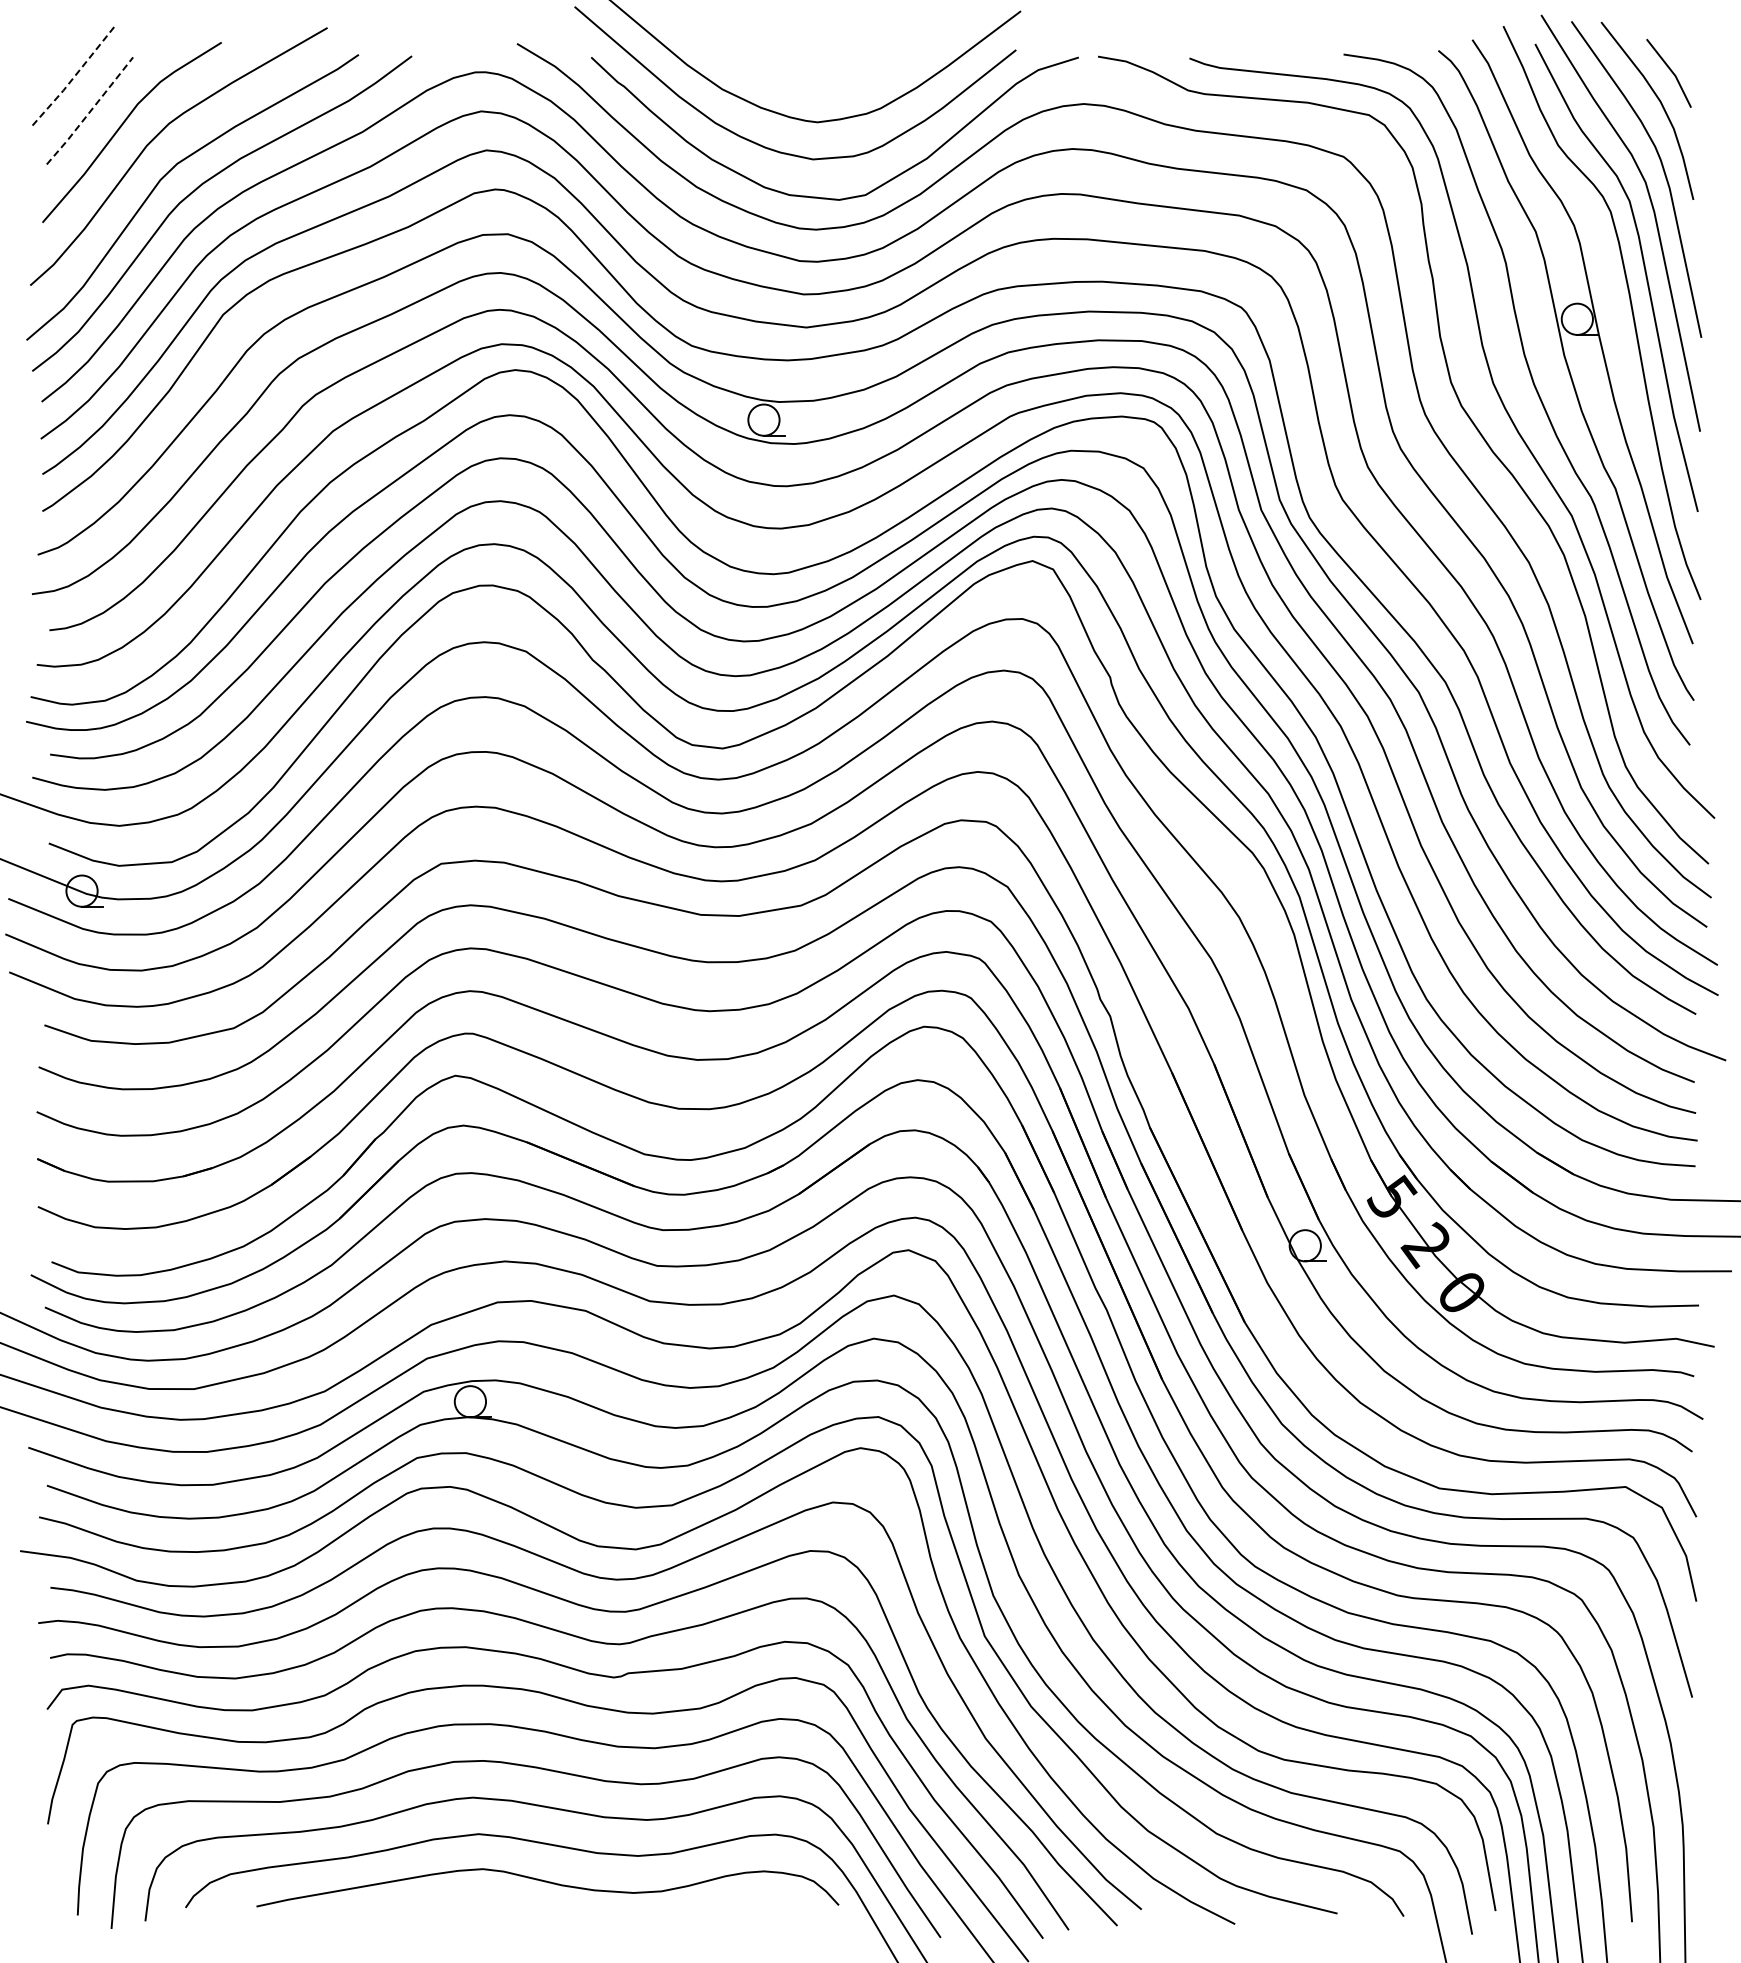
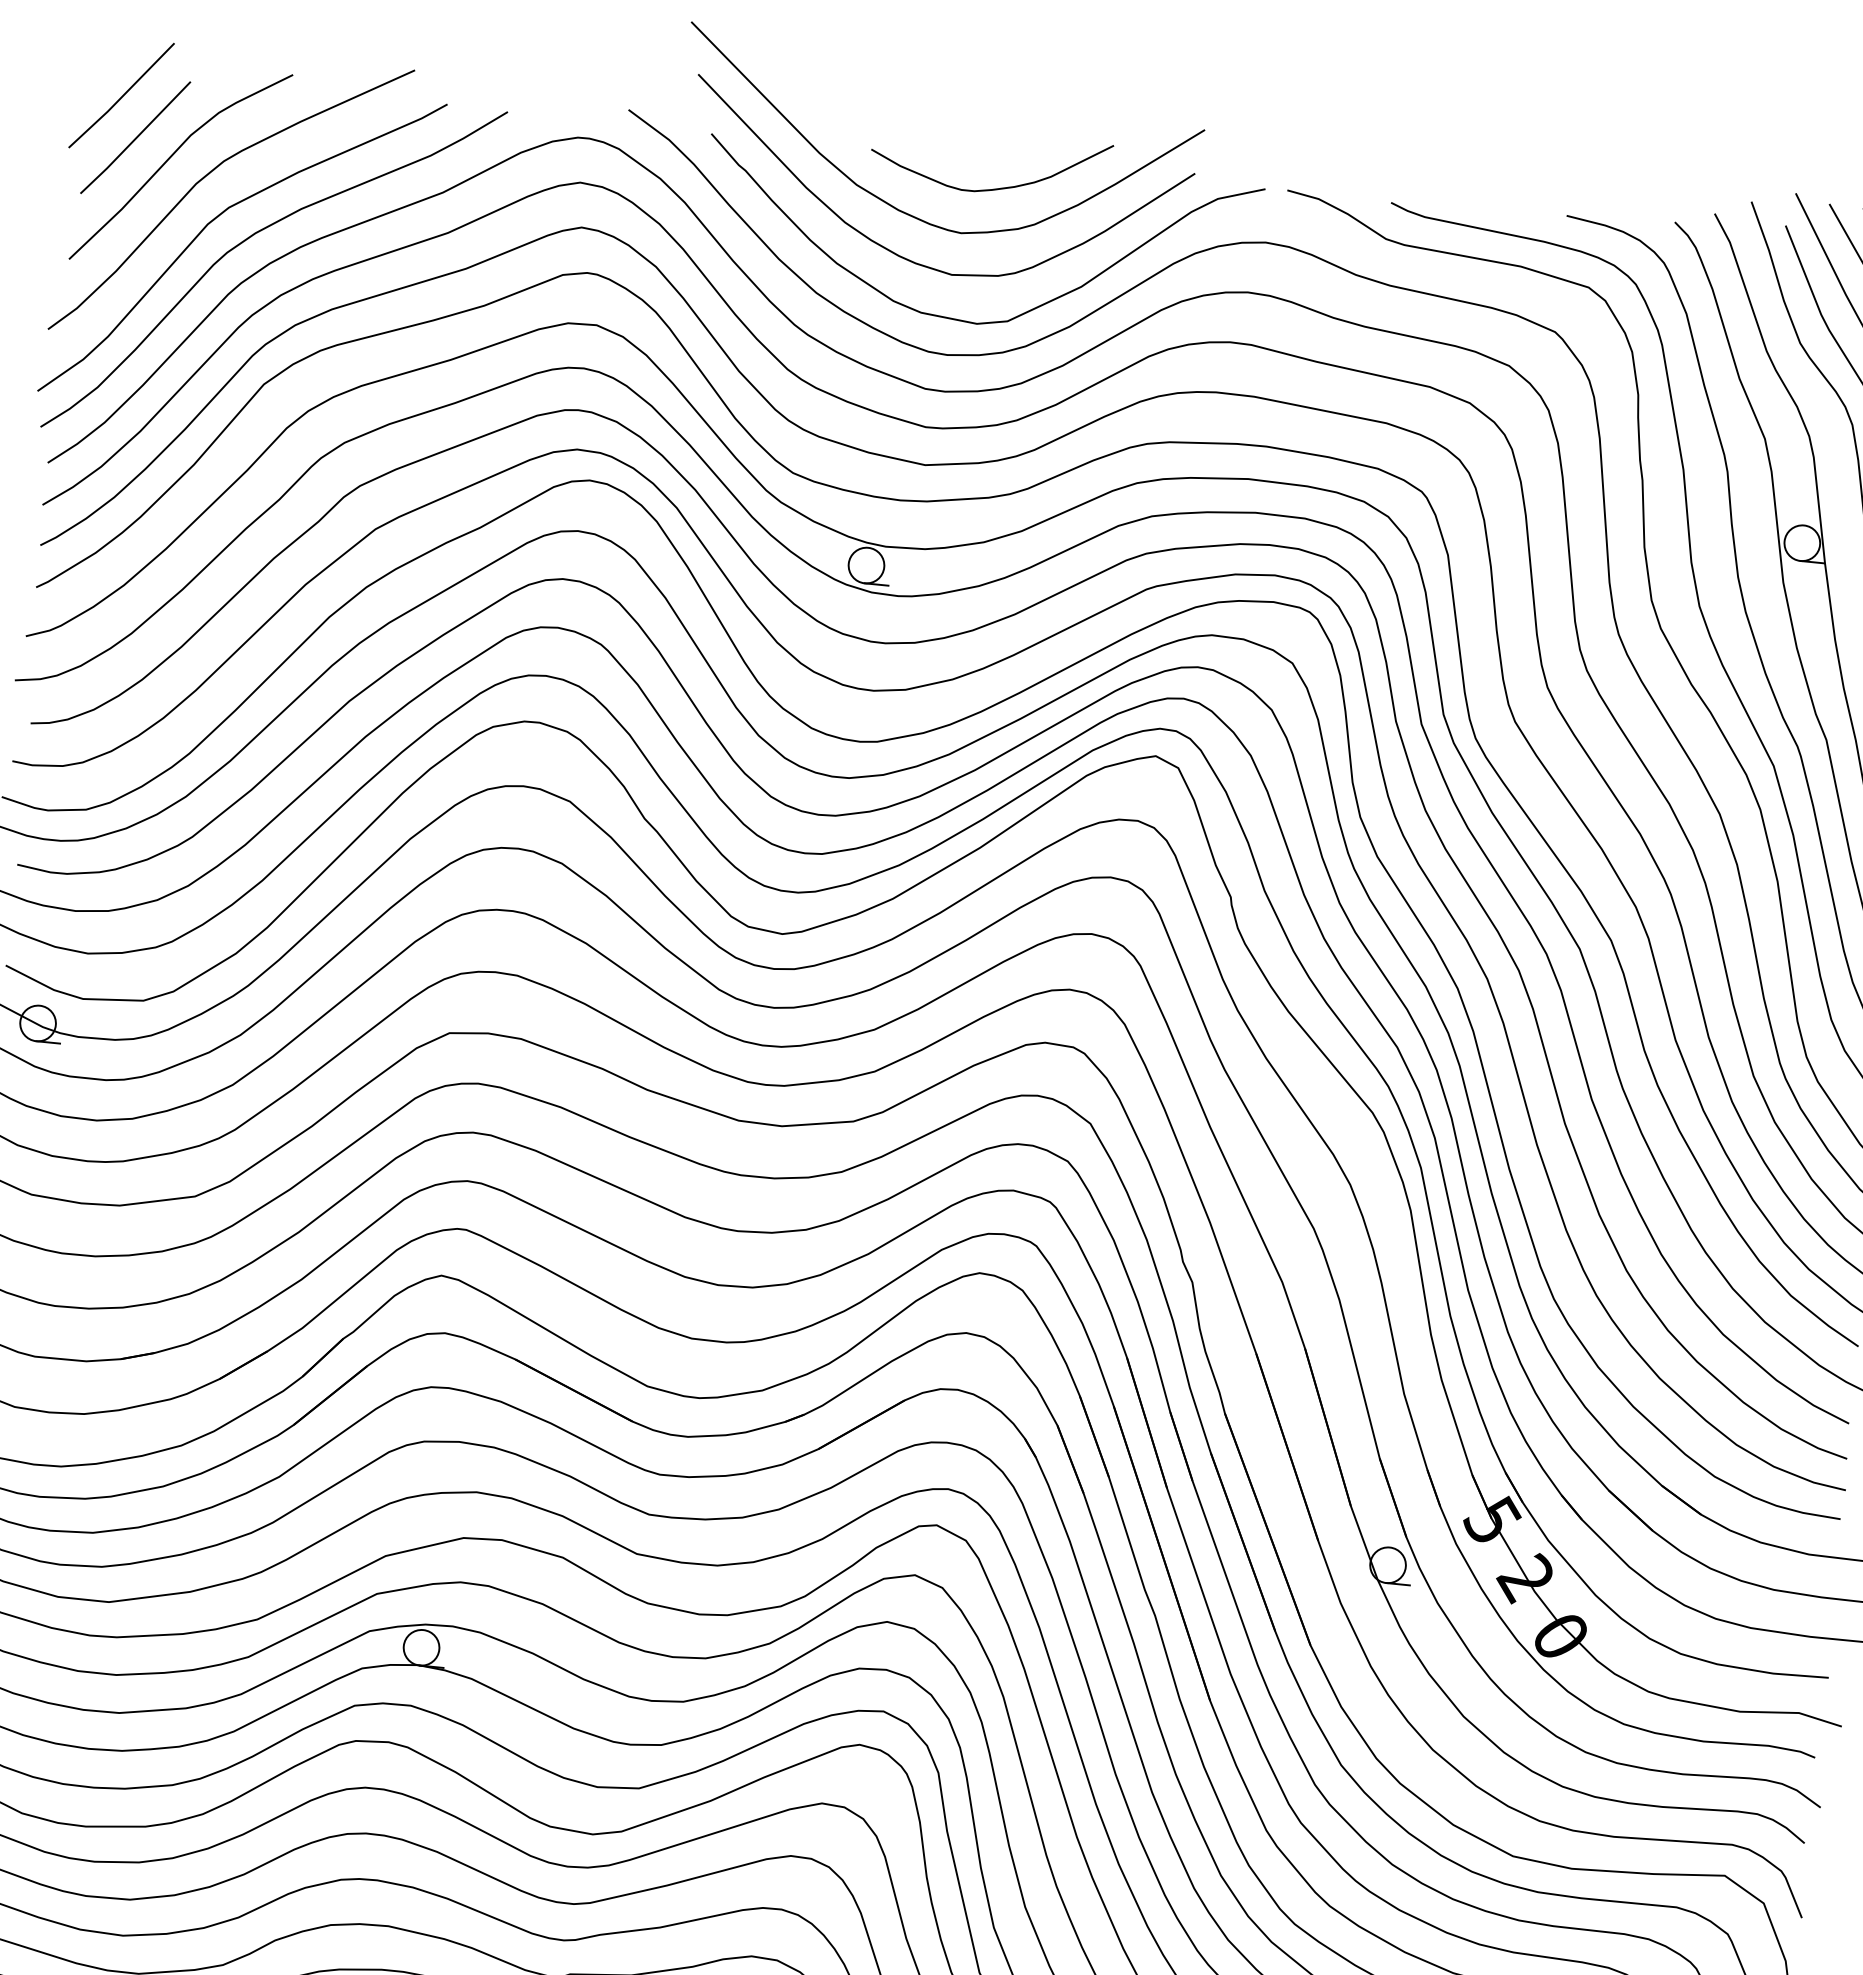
line: (74, 76) -> (121, 96), dashed -> solid
curve: (841, 80) -> (993, 188), added
line: (90, 111) -> (136, 138), dashed -> solid

